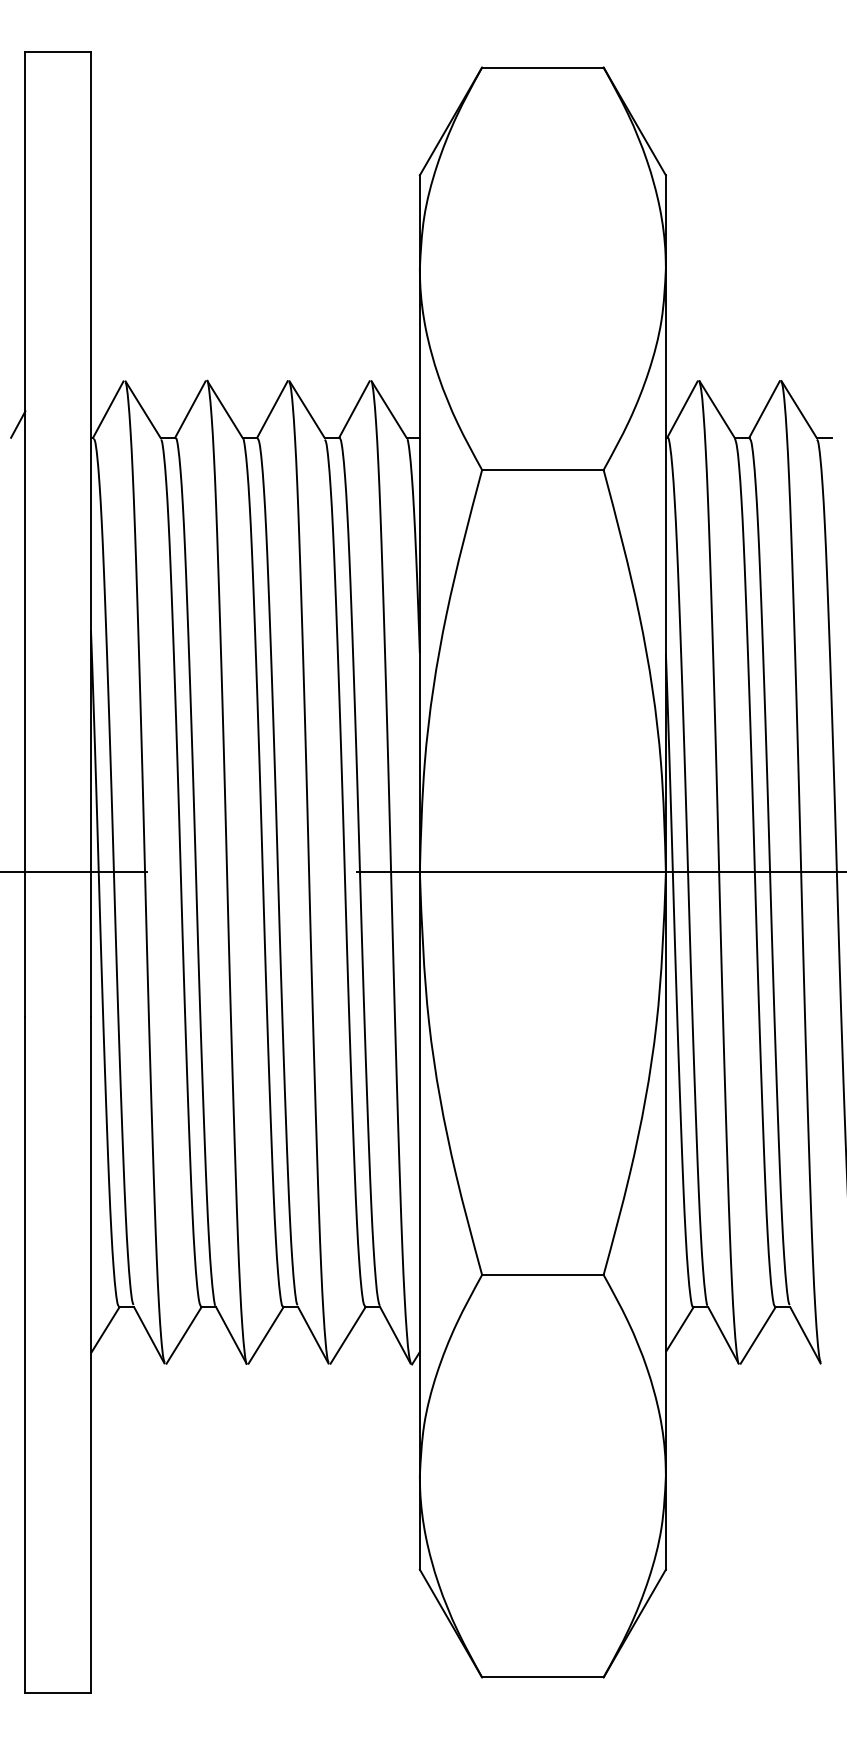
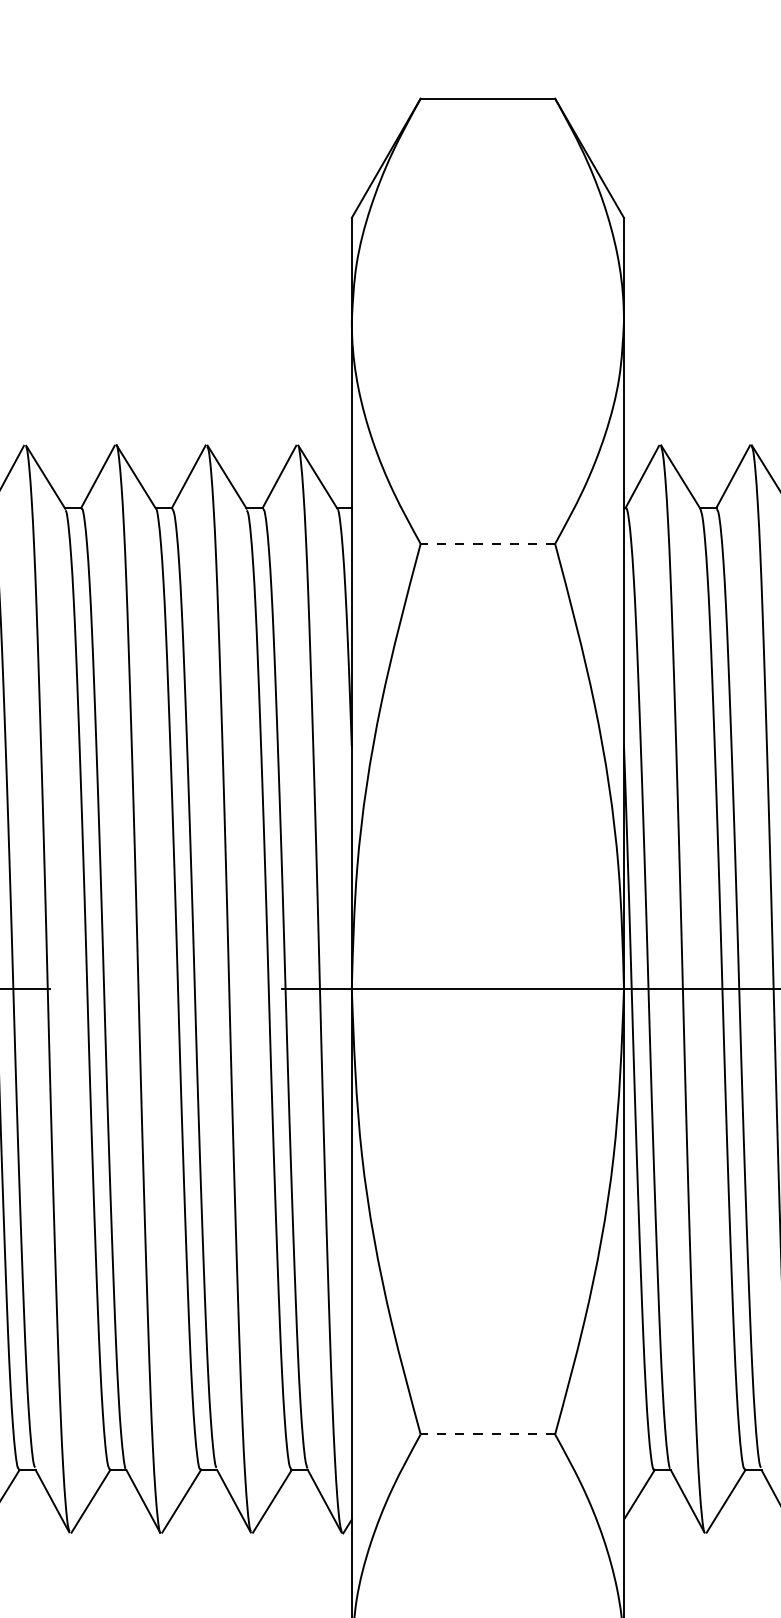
line: (542, 470) -> (487, 544), solid -> dashed
line: (542, 1274) -> (487, 1433), solid -> dashed

